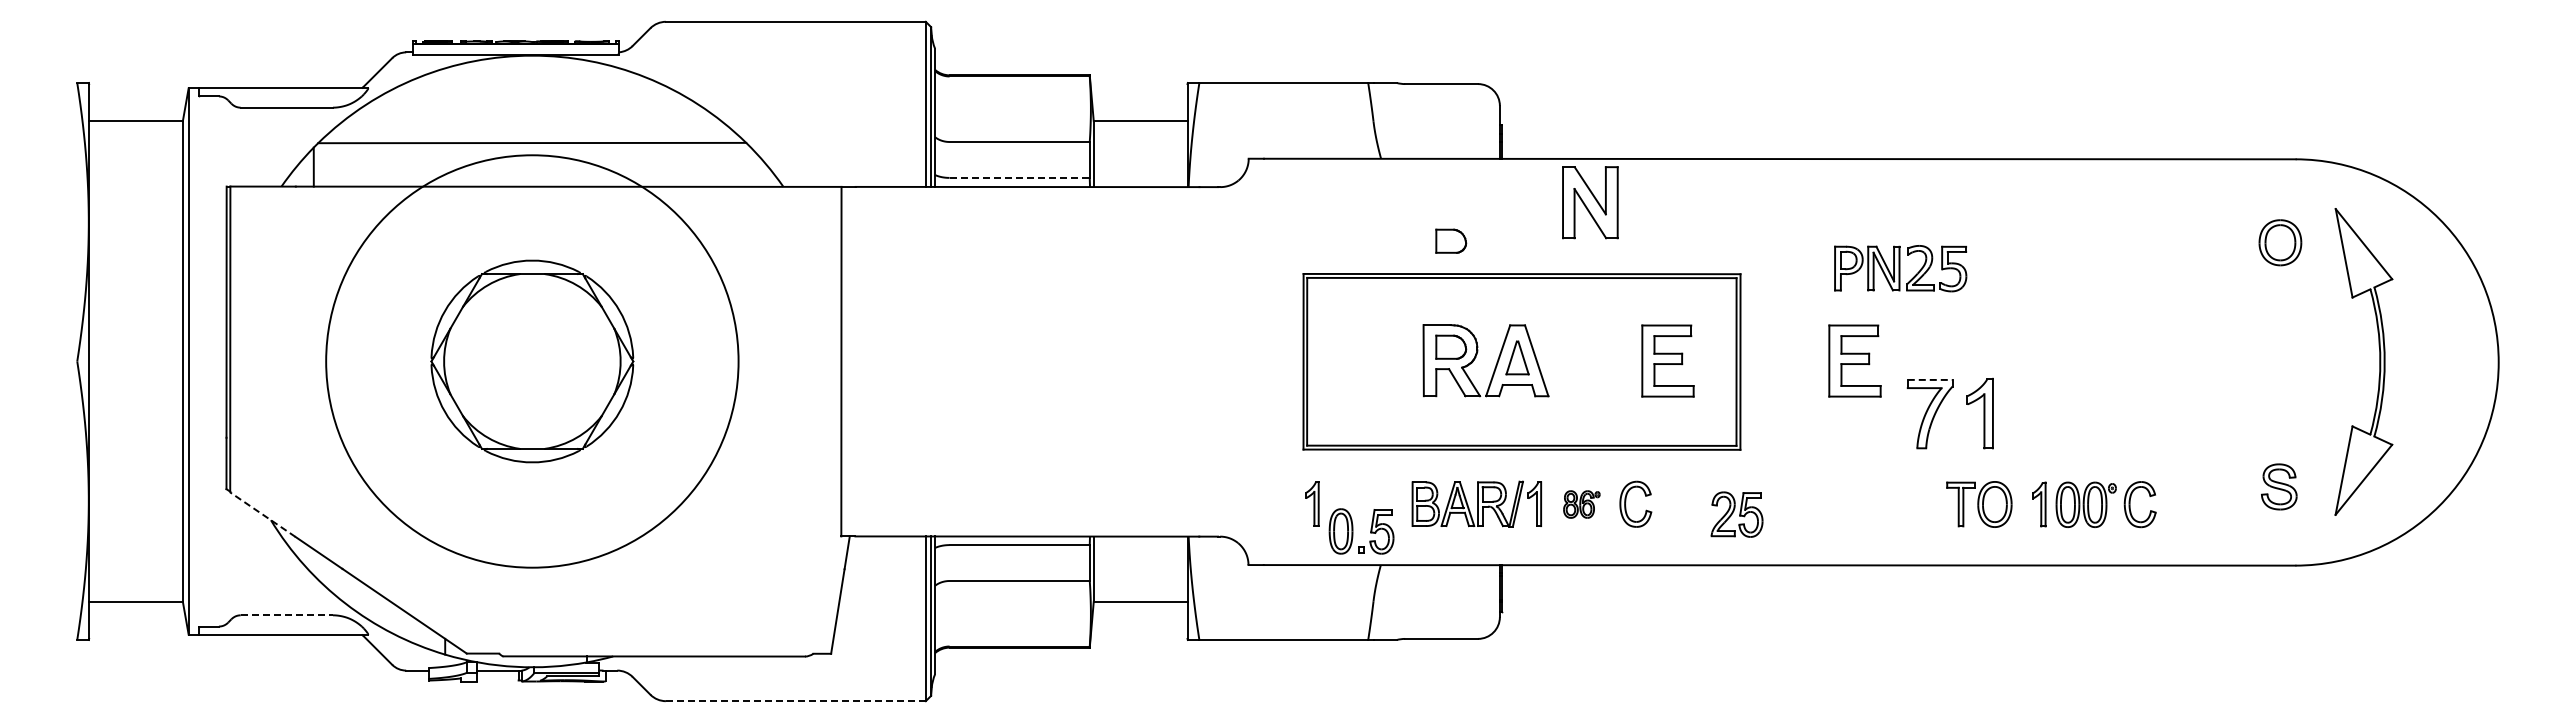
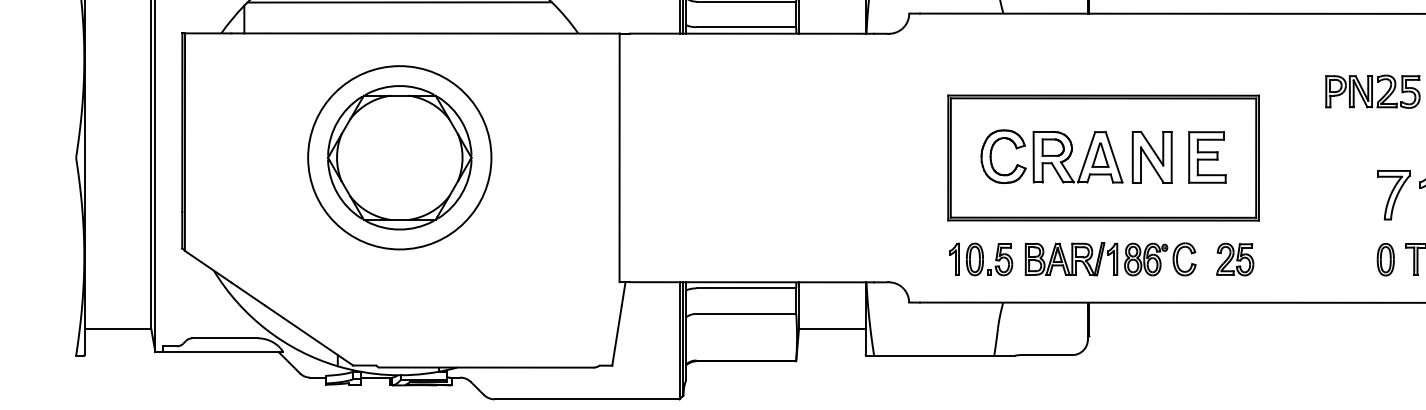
line: (1020, 177) -> (746, 26), dashed -> solid
part: (1590, 202) -> (1152, 157), moved
part: (1451, 240) -> (1053, 71), removed
part: (1364, 359) -> (991, 156), added
part: (1854, 360) -> (1340, 157), removed
circle: (532, 361) -> (399, 157), size x0.62
line: (1930, 379) -> (1394, 170), dashed -> solid
part: (1581, 504) -> (1145, 259), size x1.67
part: (1918, 504) -> (1385, 259), added
line: (262, 514) -> (207, 266), dashed -> solid
part: (1736, 514) -> (1234, 259), moved
part: (1353, 531) -> (983, 259), moved
line: (287, 615) -> (225, 338), dashed -> solid
line: (795, 701) -> (586, 399), dashed -> solid

